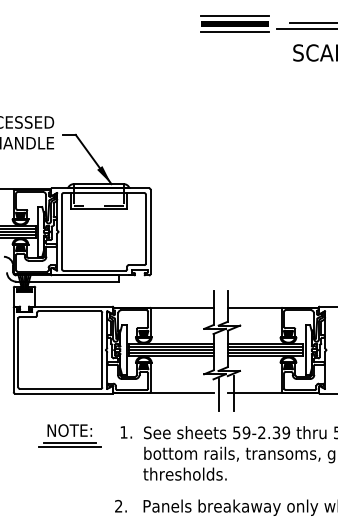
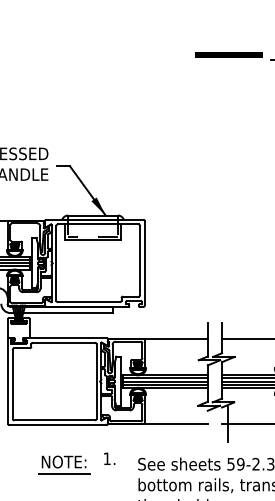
line: (234, 15) -> (228, 46), removed
line: (234, 31) -> (228, 62), removed
line: (219, 394) -> (213, 425), removed
text: (125, 432) -> (108, 458), moved
line: (70, 446) -> (64, 477), removed

